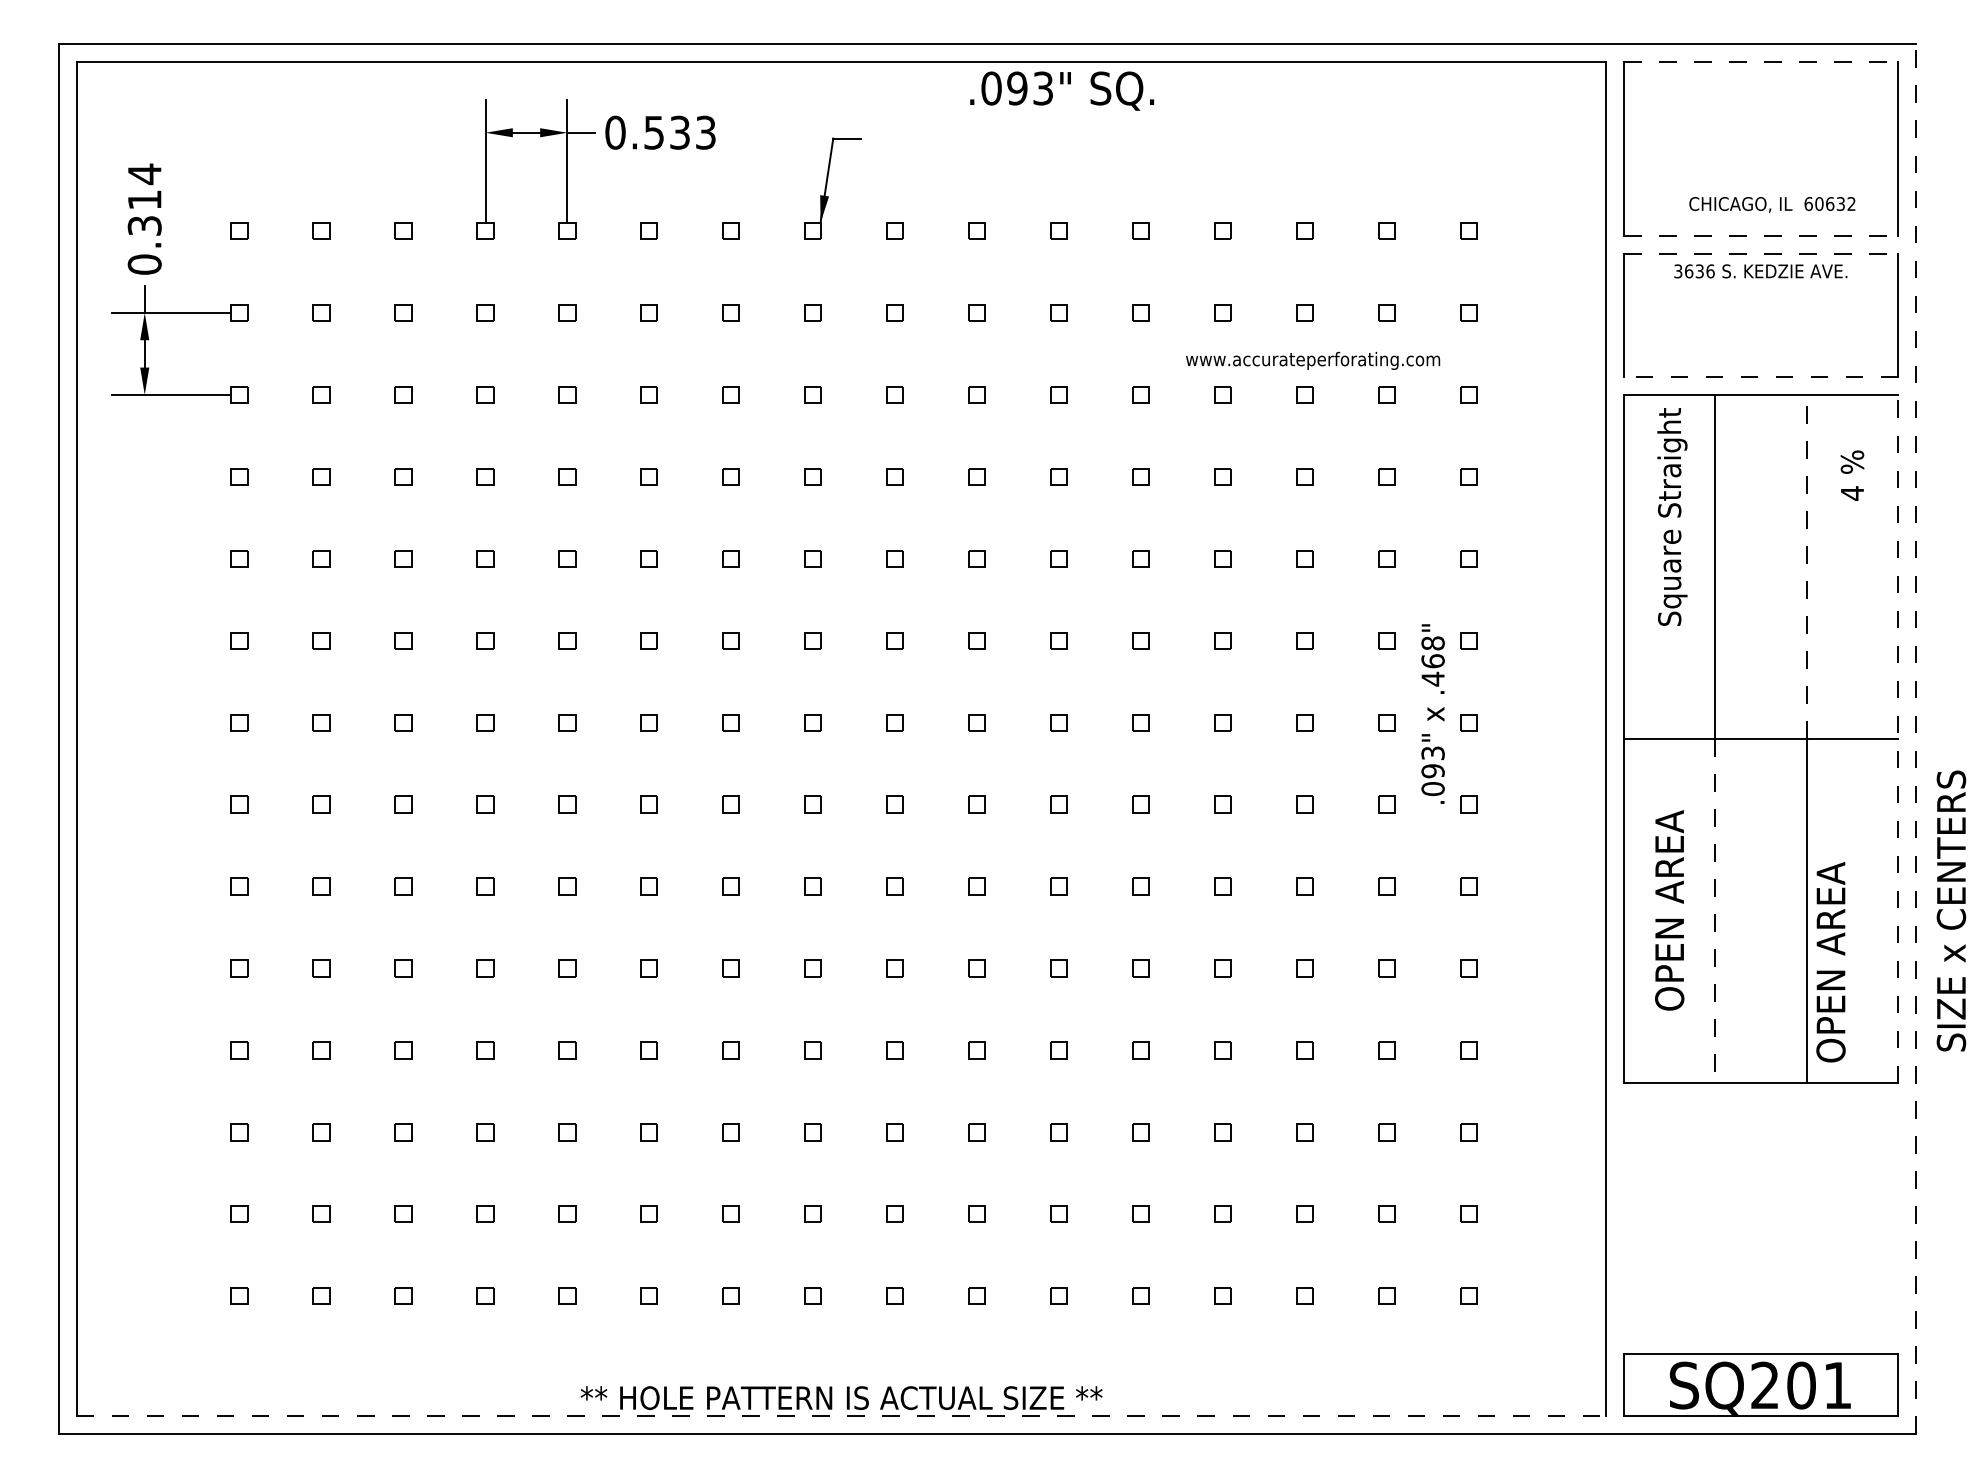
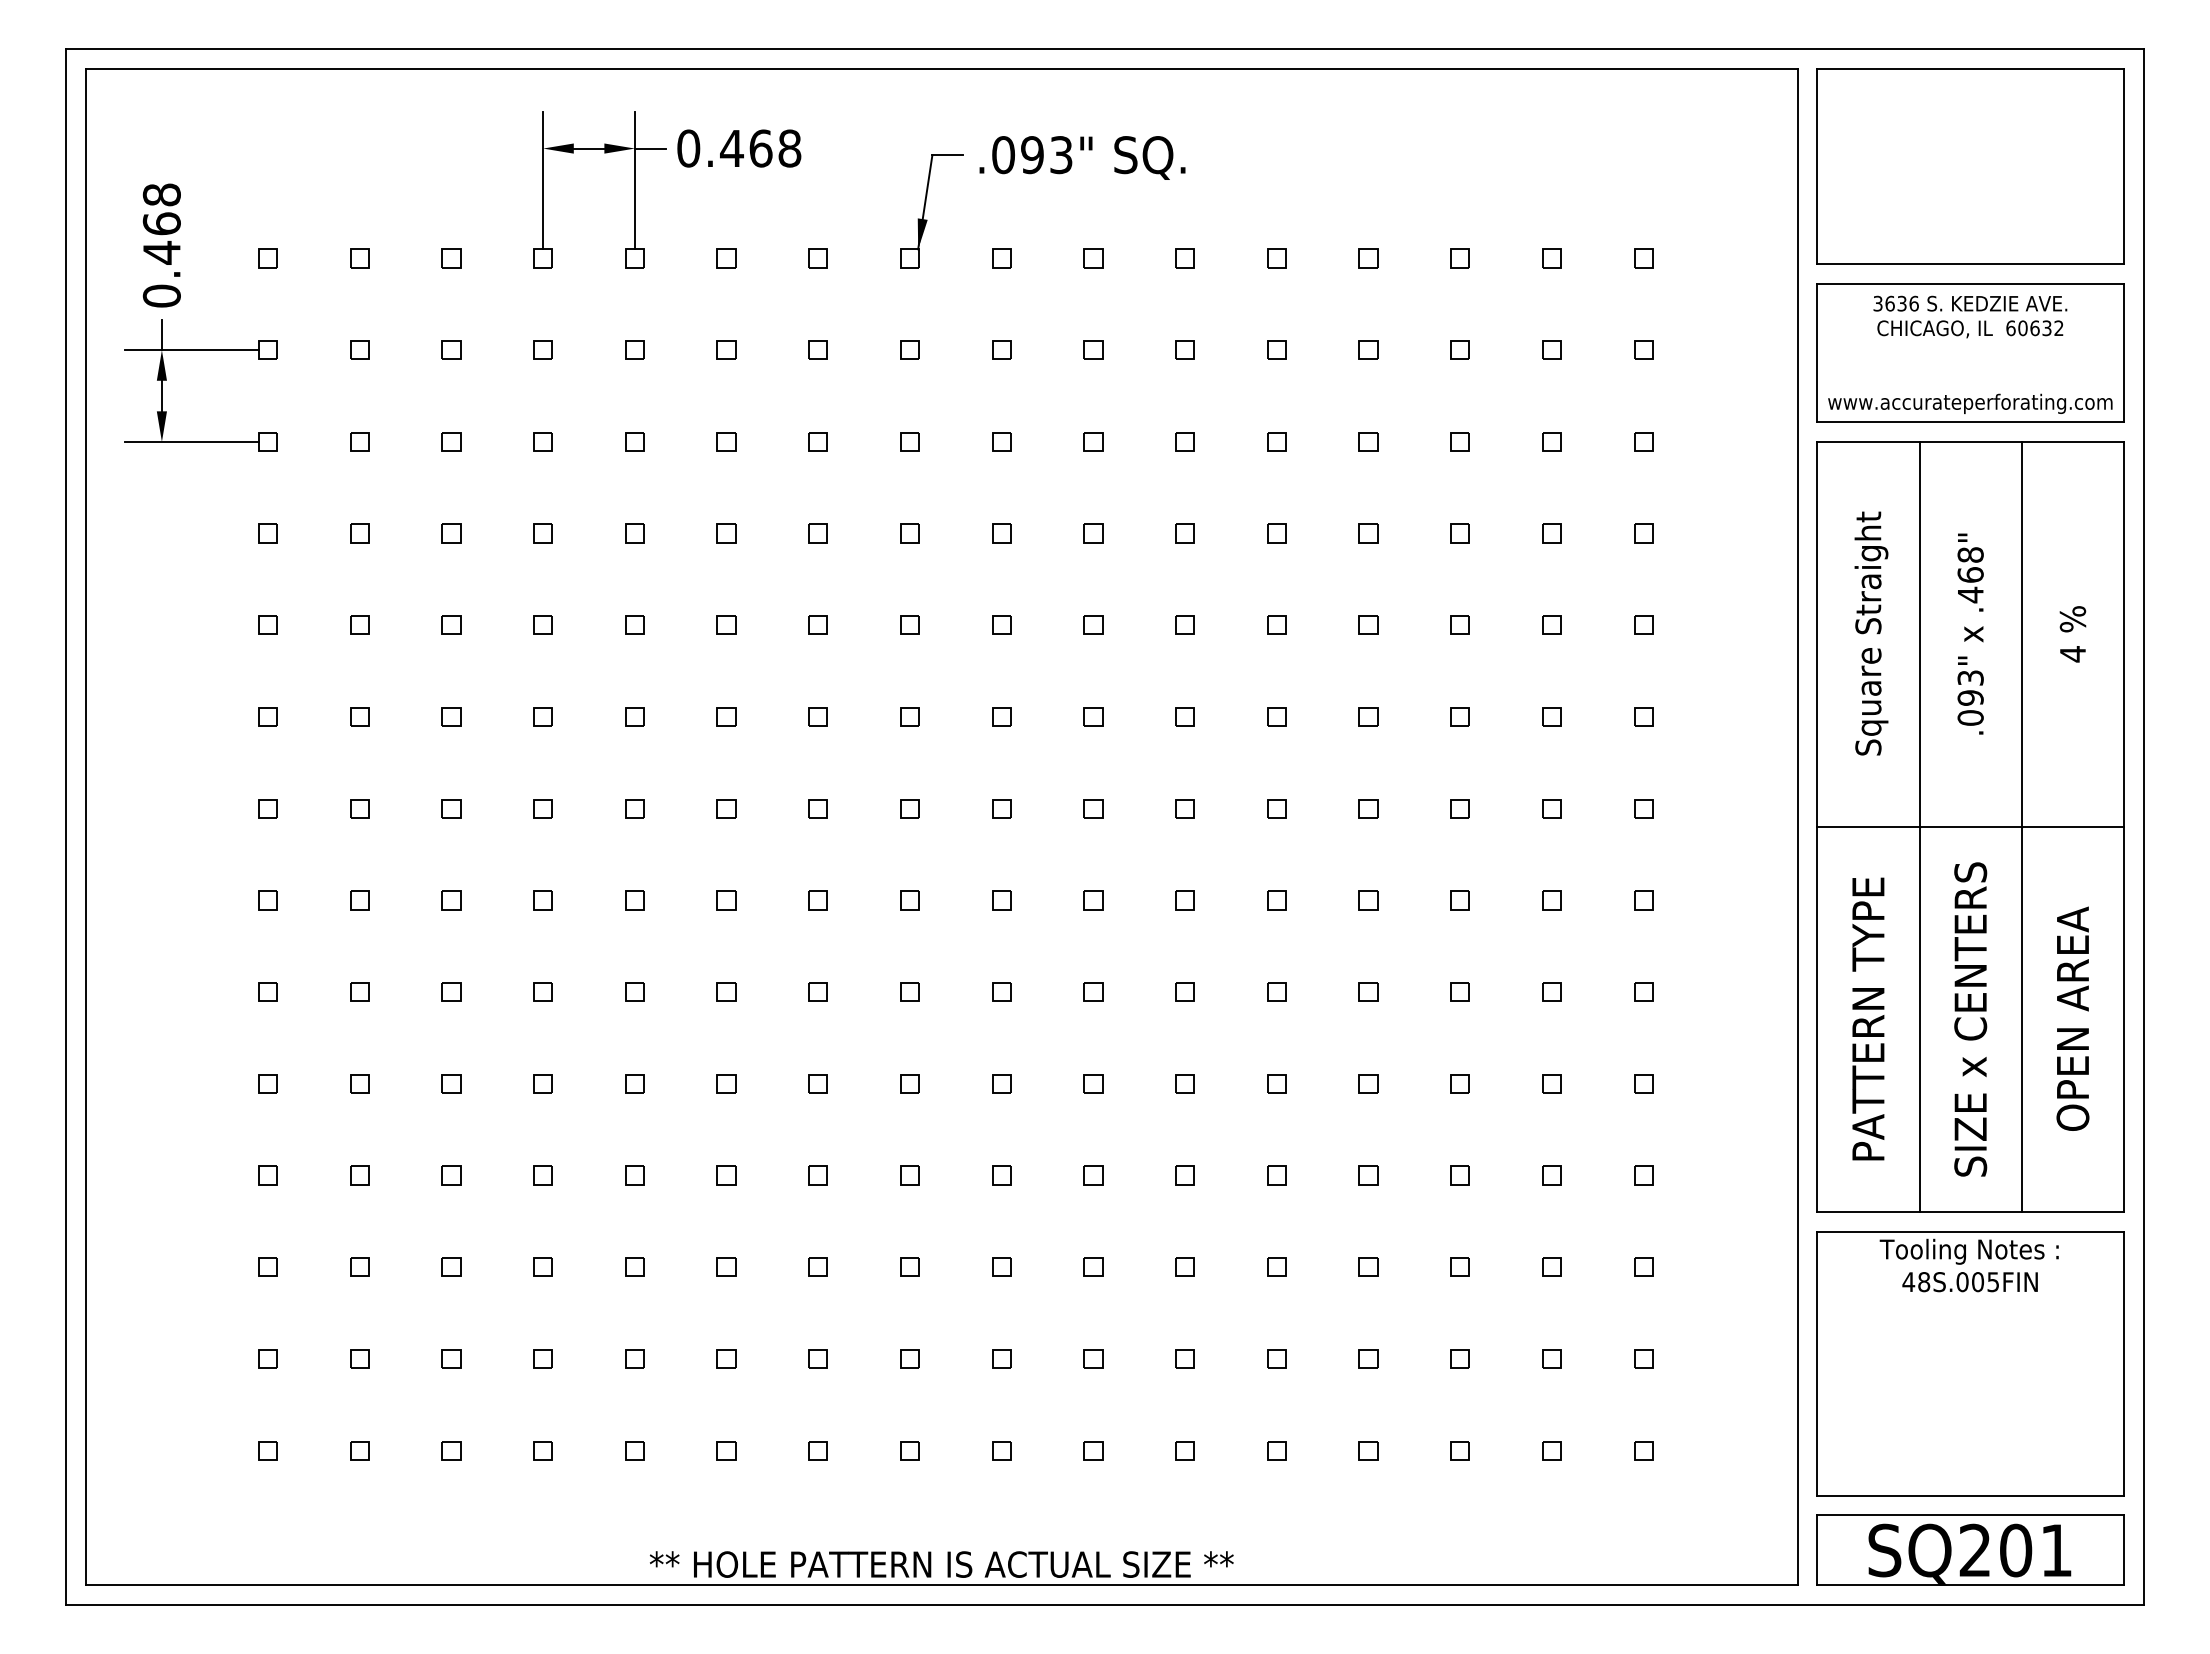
line: (1761, 62) -> (1971, 69), dashed -> solid
text: (1062, 90) -> (1082, 157), moved
text: (679, 132) -> (760, 148), 0.533 -> 0.468
text: (144, 199) -> (161, 223), 0.314 -> 0.468
text: (1772, 205) -> (1970, 329), moved
line: (1761, 236) -> (1971, 264), dashed -> solid
line: (1761, 253) -> (1971, 283), dashed -> solid
text: (1313, 360) -> (1970, 403), moved
line: (1760, 376) -> (1970, 421), dashed -> solid
text: (1852, 475) -> (2072, 634), moved
text: (1672, 516) -> (1871, 633), moved
line: (1806, 566) -> (2021, 634), dashed -> solid
text: (1432, 713) -> (1970, 633), moved
line: (1898, 738) -> (2124, 826), dashed -> solid
line: (1915, 738) -> (2143, 826), dashed -> solid
text: (1669, 910) -> (1868, 1018), OPEN AREA -> PATTERN TYPE
line: (1715, 911) -> (1919, 1019), dashed -> solid
text: (1951, 911) -> (1970, 1019), moved
text: (1830, 961) -> (2072, 1018), moved
part: (1760, 1218) -> (1970, 1363), added
line: (841, 1415) -> (941, 1584), dashed -> solid

